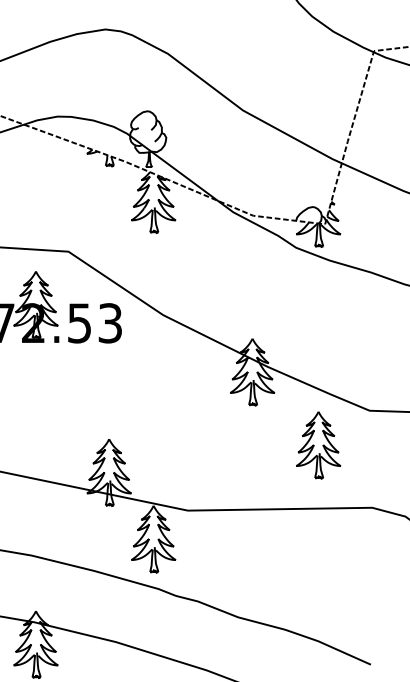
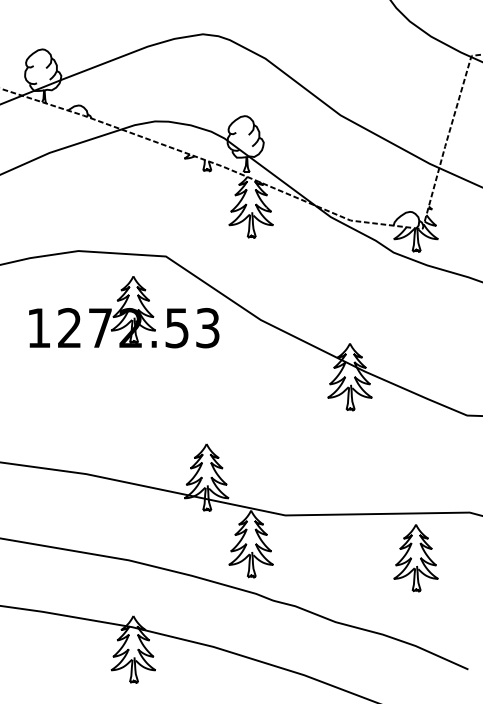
part: (318, 445) -> (415, 558), moved

